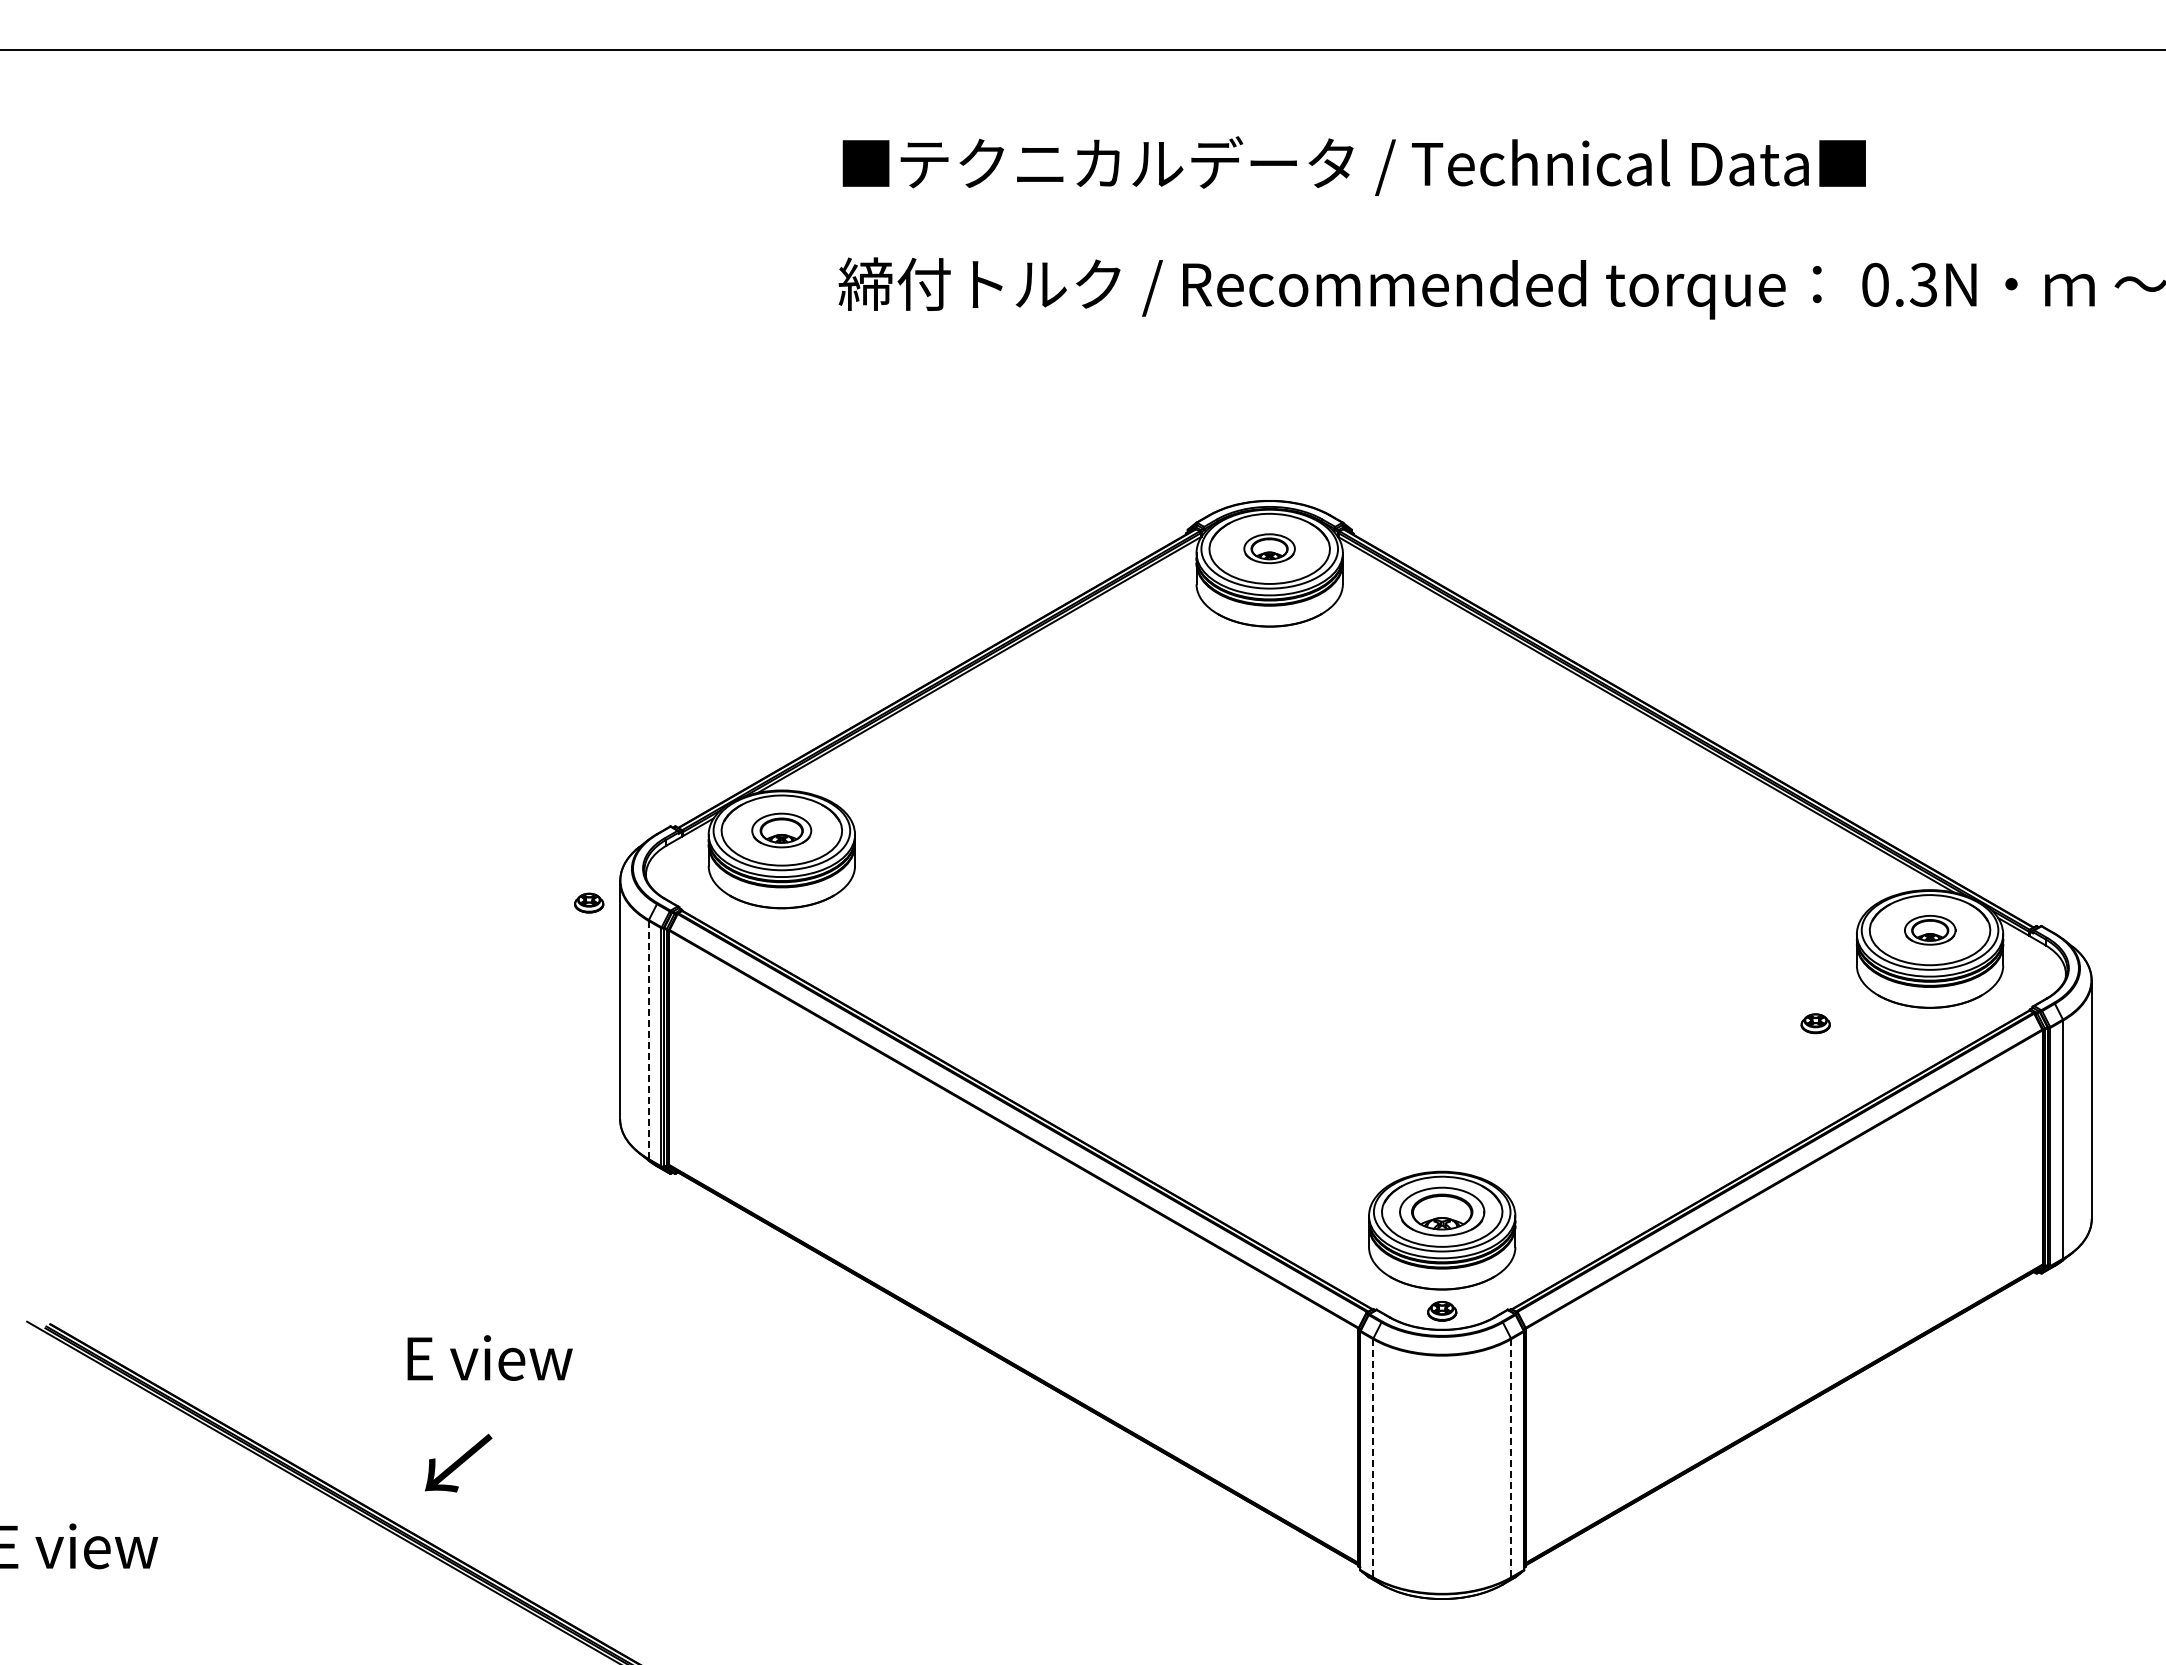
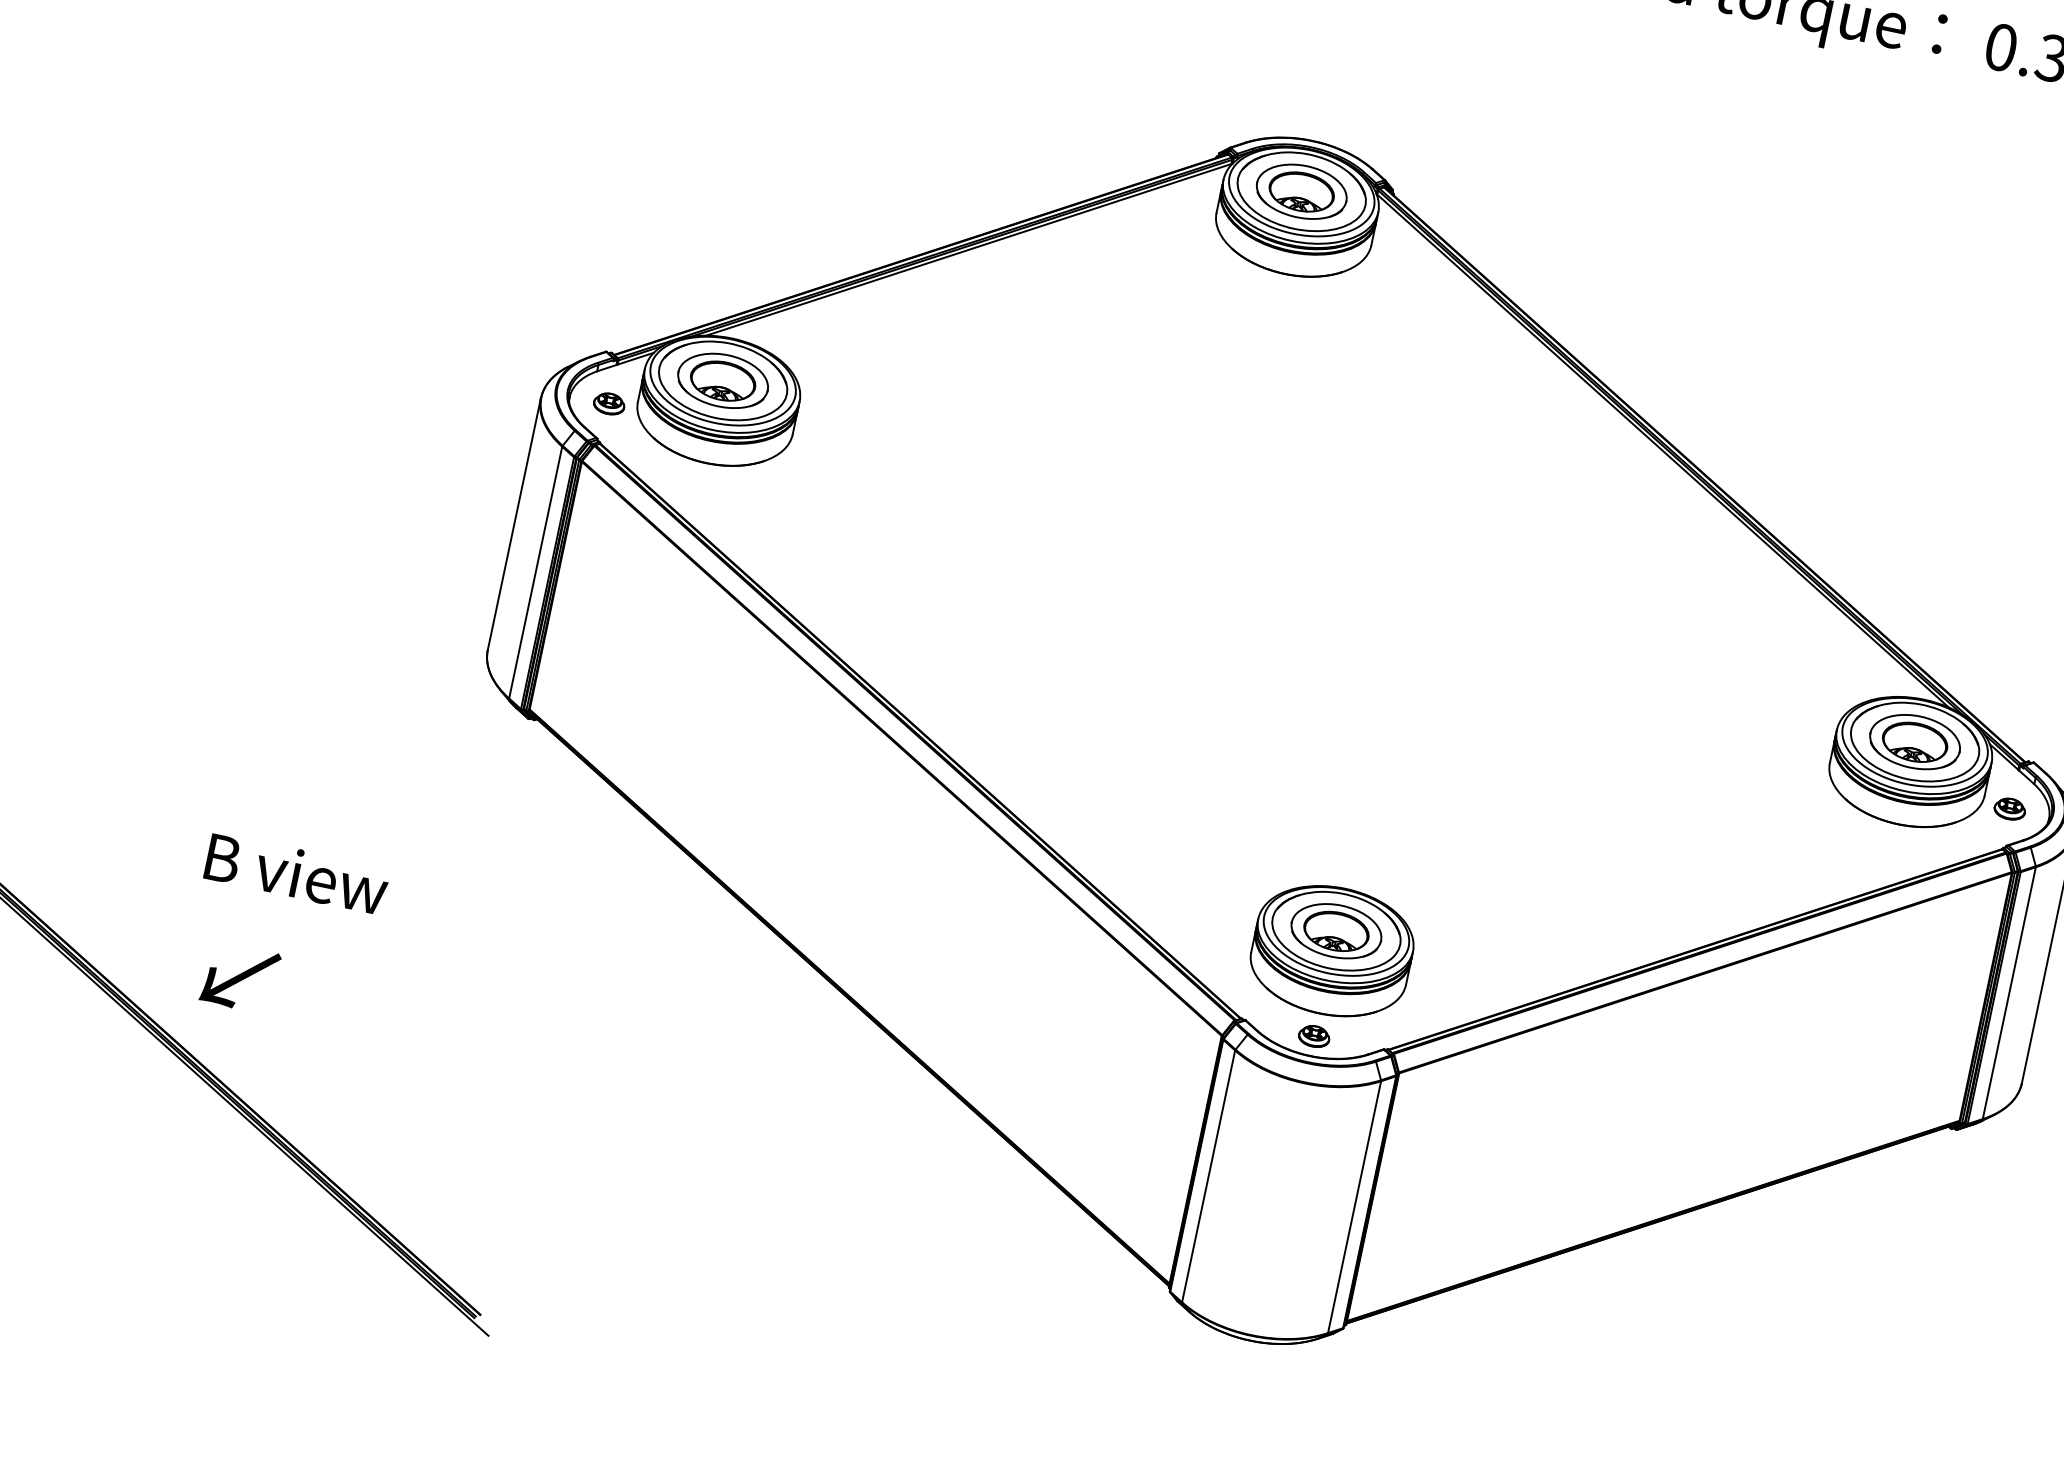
part: (1269, 548) -> (1301, 191), size x1.67
part: (781, 830) -> (722, 380), size x1.43
part: (589, 902) -> (609, 403), moved
part: (1930, 930) -> (1915, 742), size x1.67
part: (1815, 1023) -> (2009, 808), moved
line: (648, 1039) -> (535, 572), dashed -> solid
text: (489, 1357) -> (296, 872), E view -> B view
line: (1511, 1457) -> (1355, 1206), dashed -> solid
line: (1373, 1458) -> (1208, 1176), dashed -> solid

